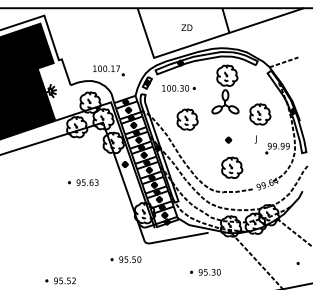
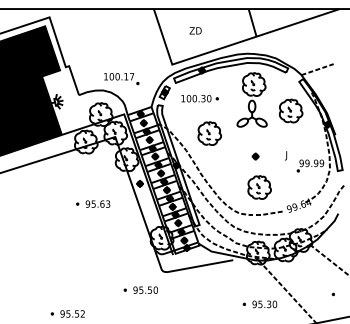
text: (186, 27) -> (195, 30), moved
part: (260, 114) -> (291, 111), moved
part: (205, 272) -> (259, 304), moved

